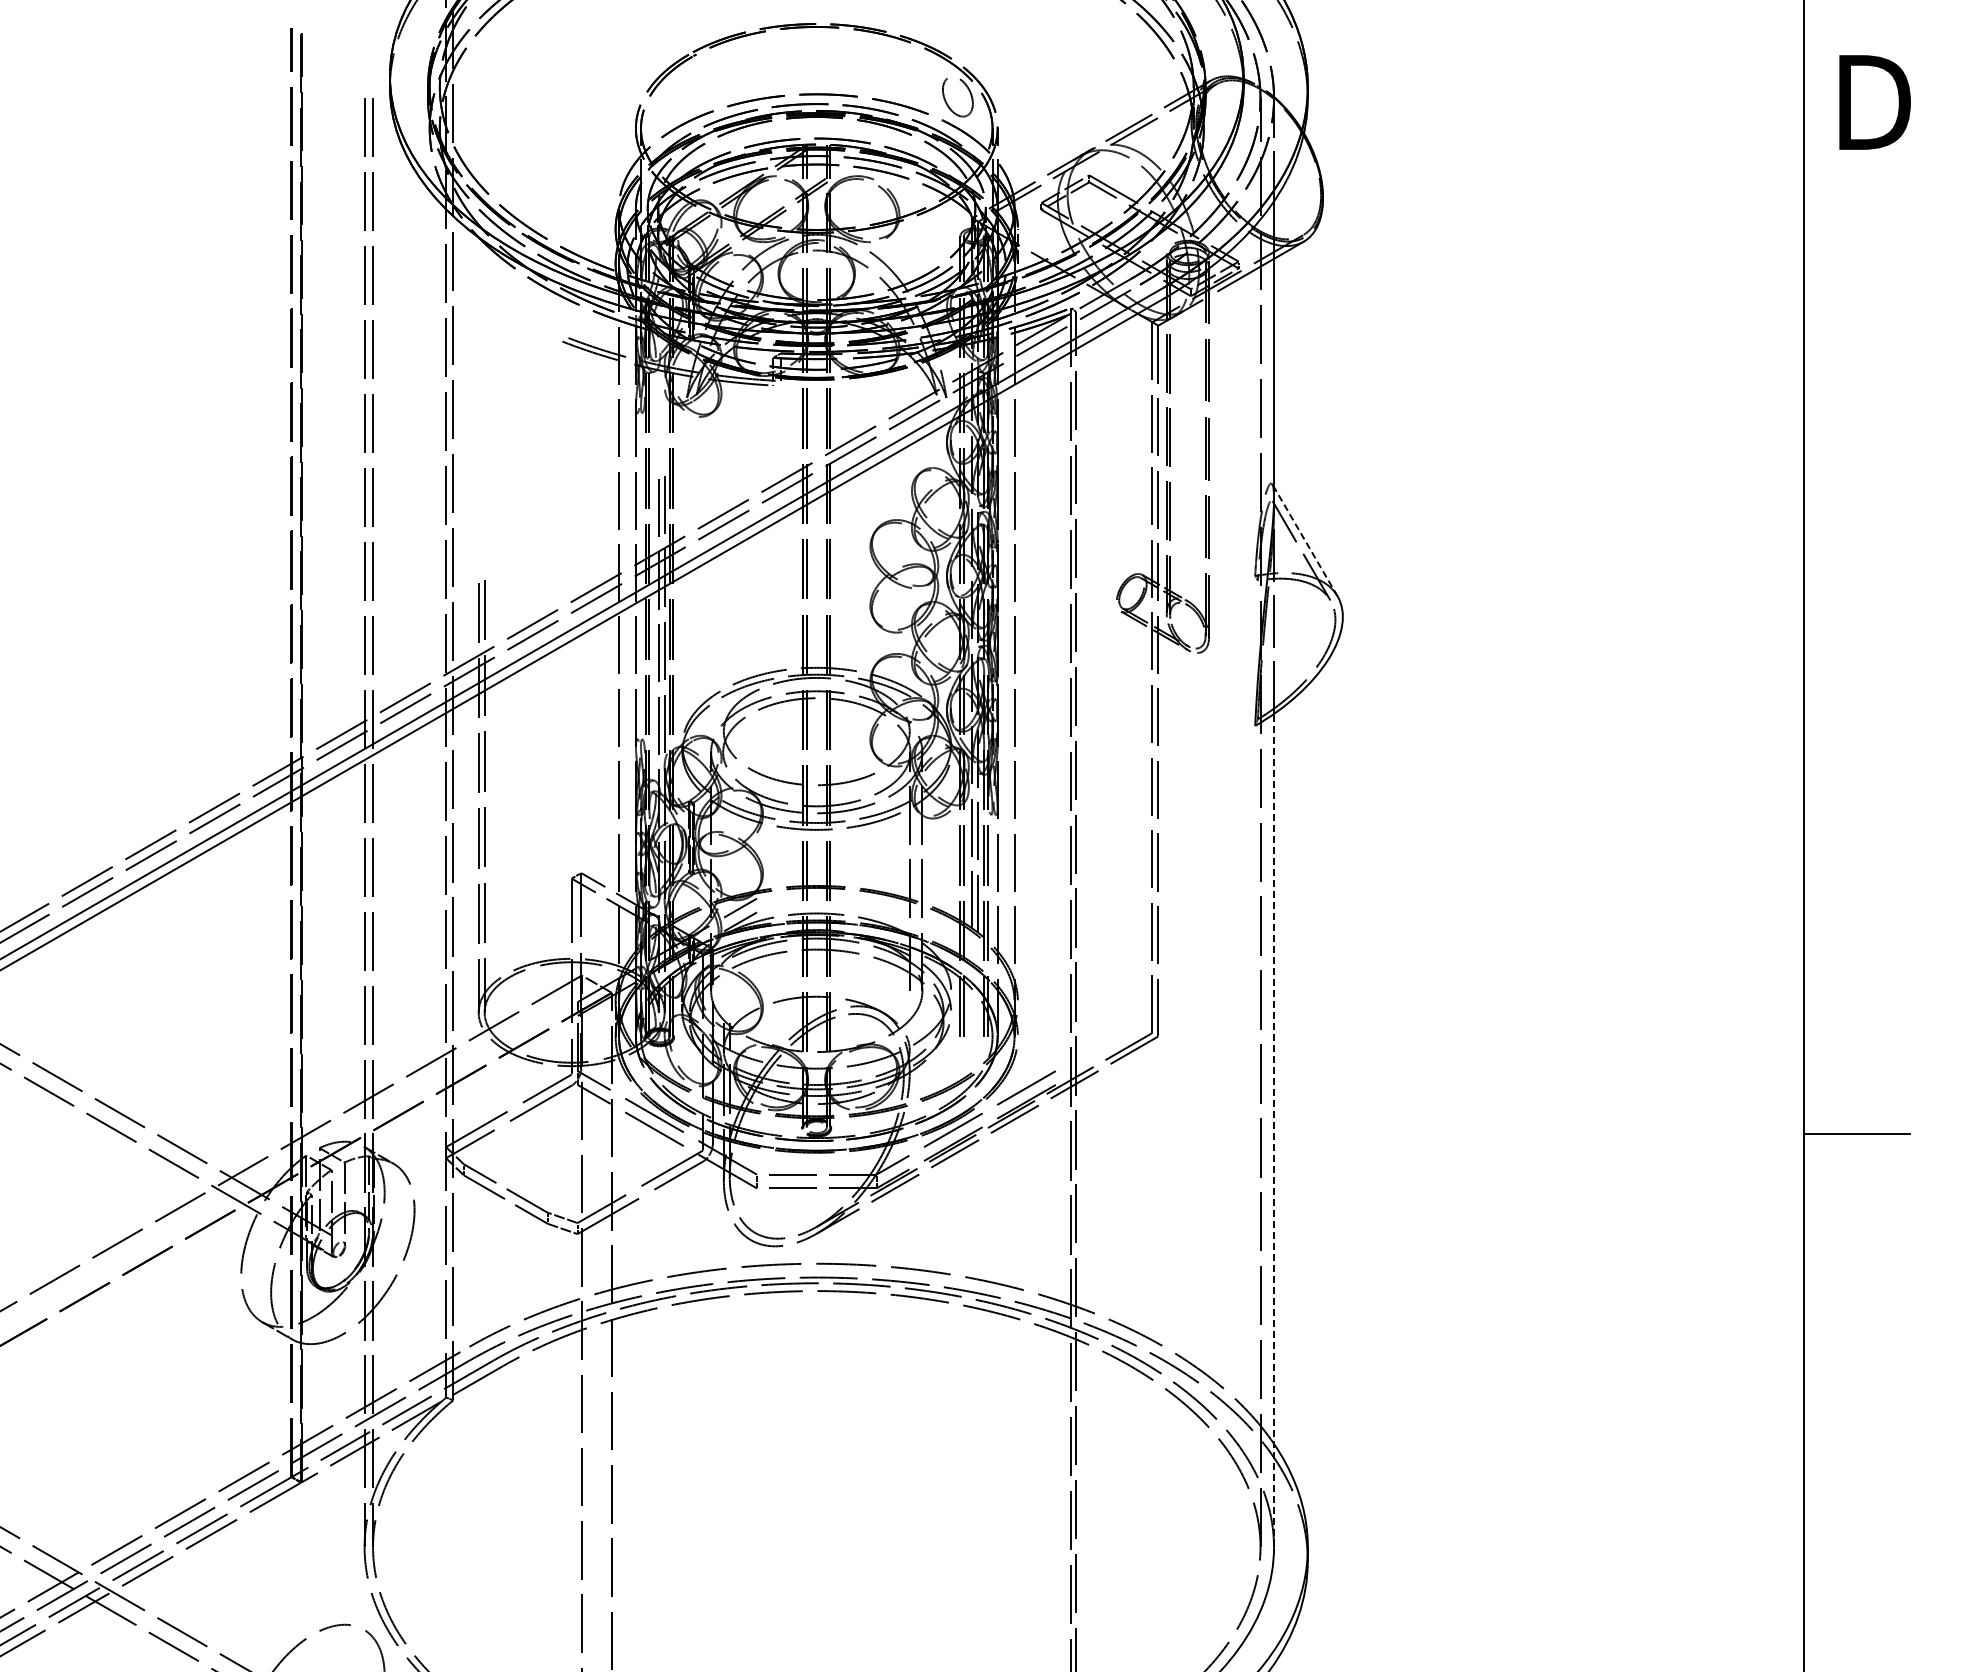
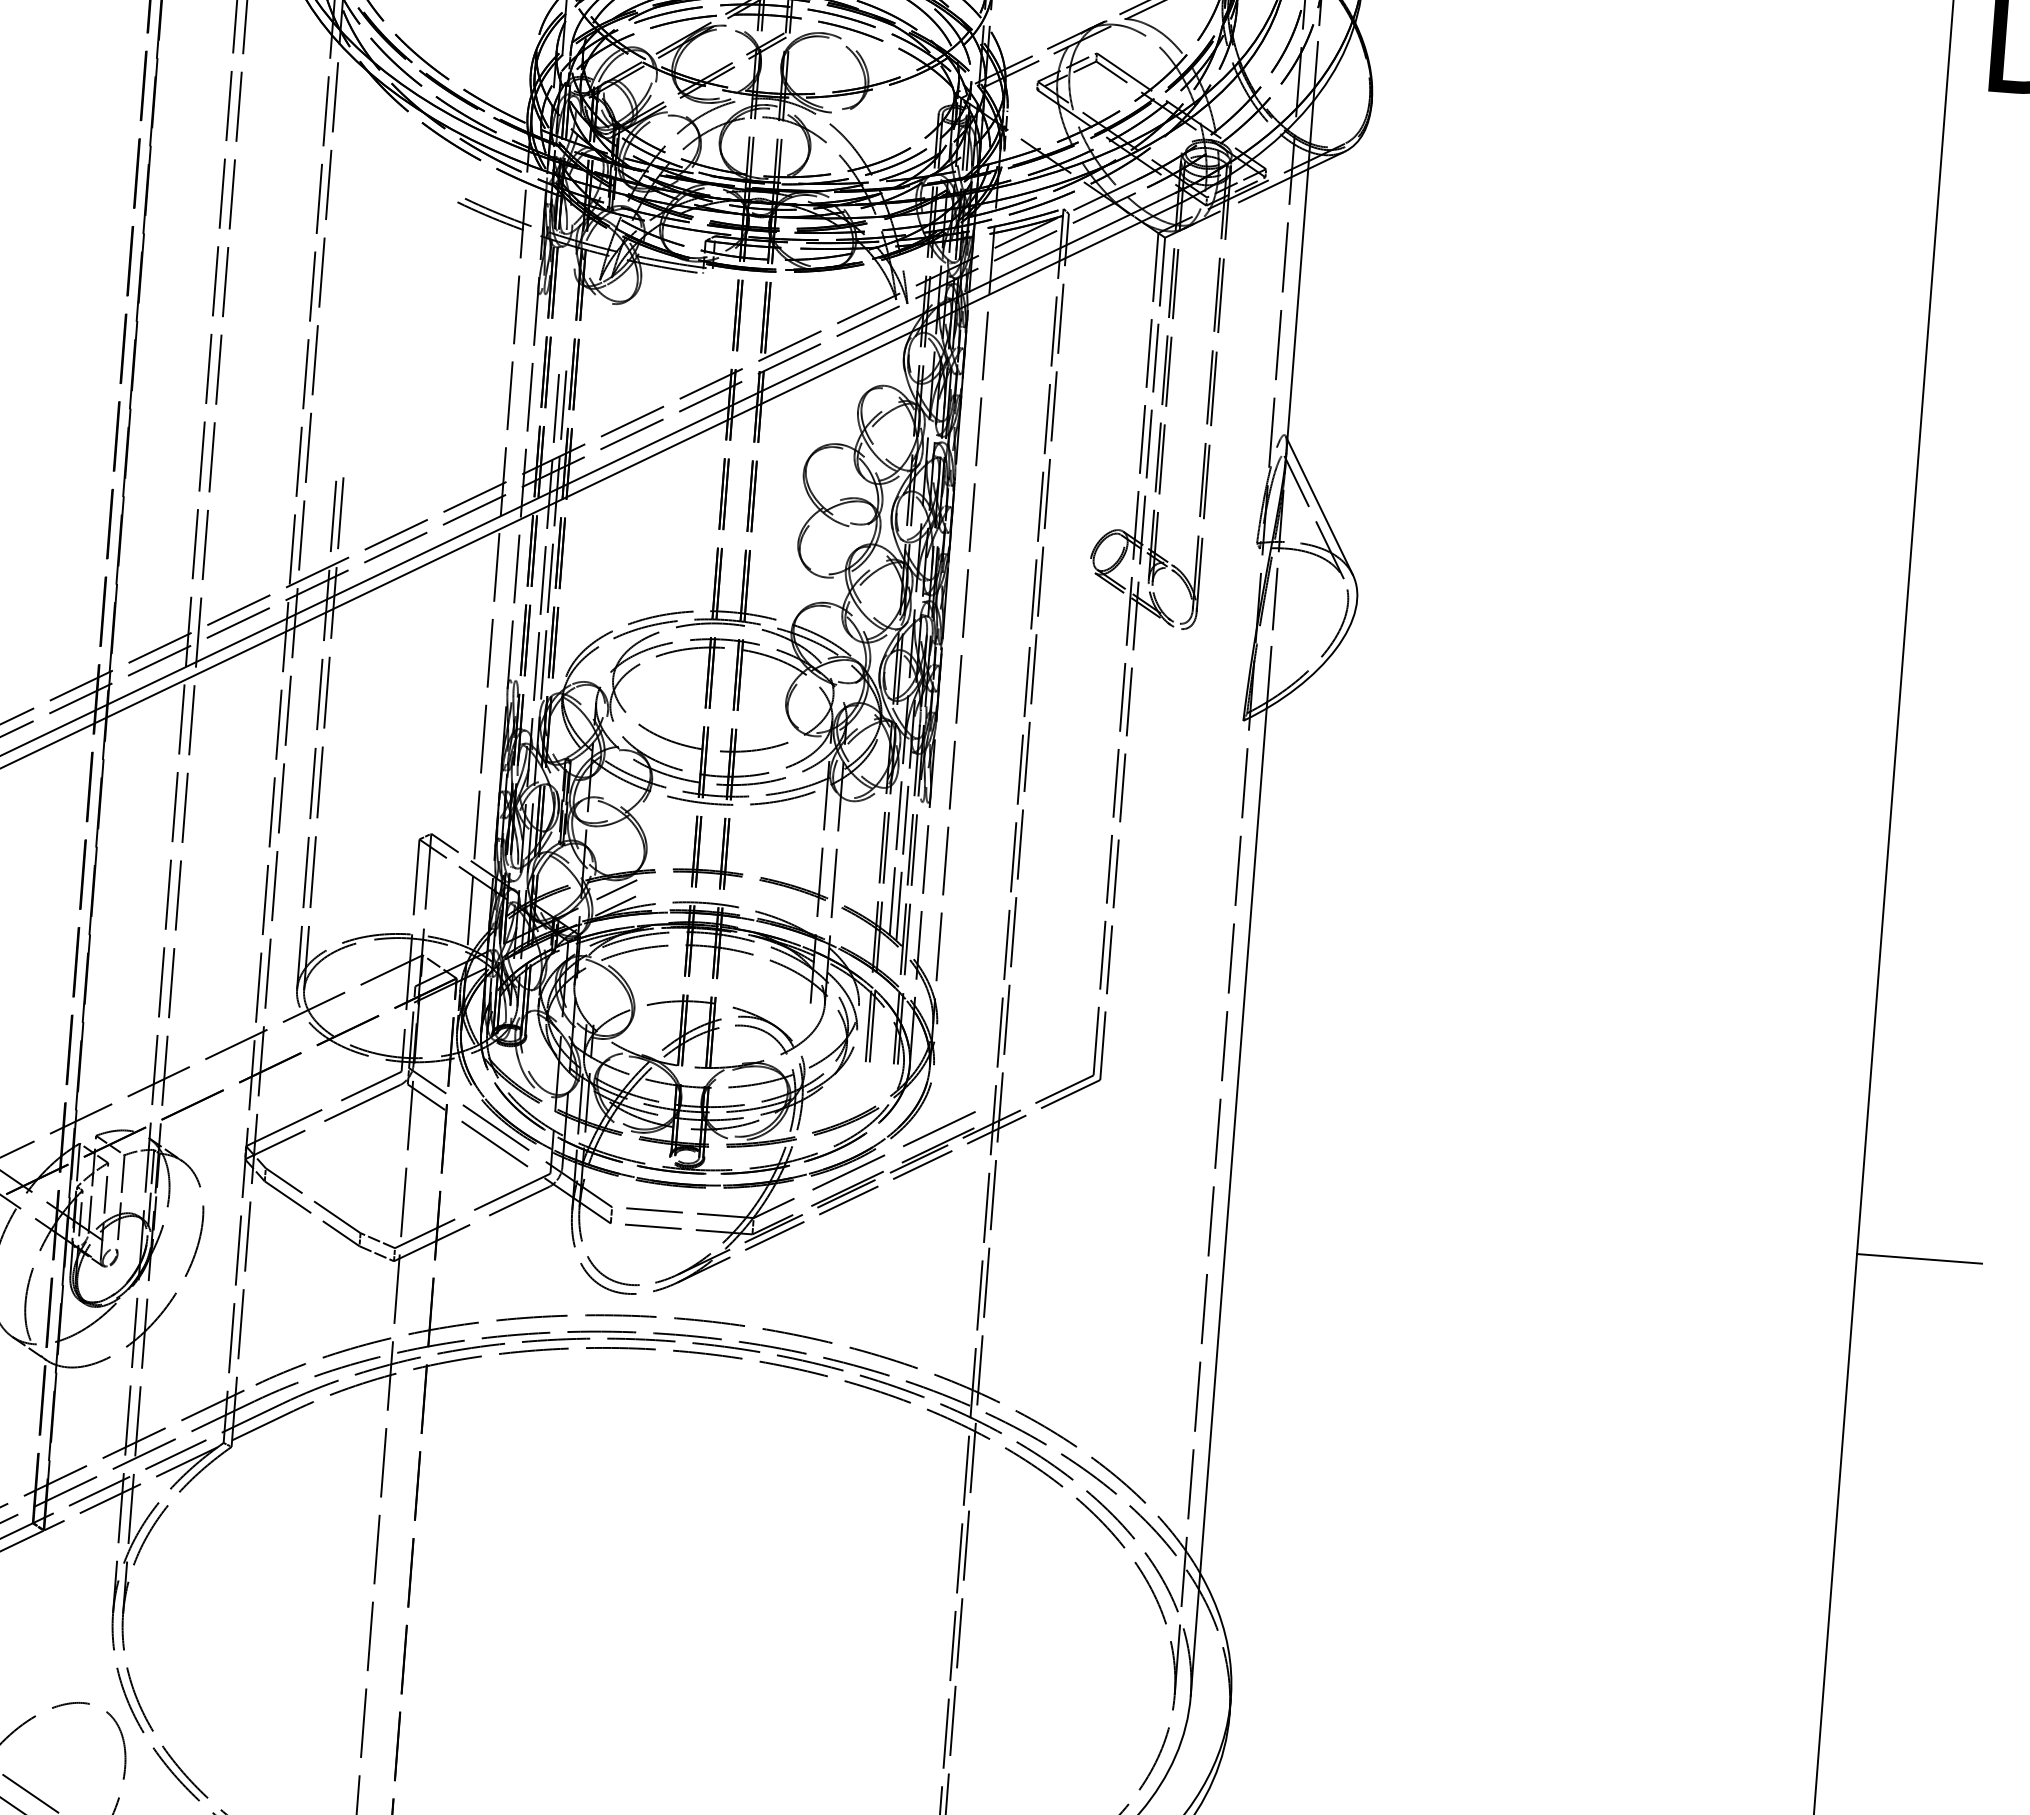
line: (1305, 541) -> (1319, 506), dashed -> solid
line: (1274, 1130) -> (1229, 1202), dashed -> solid

